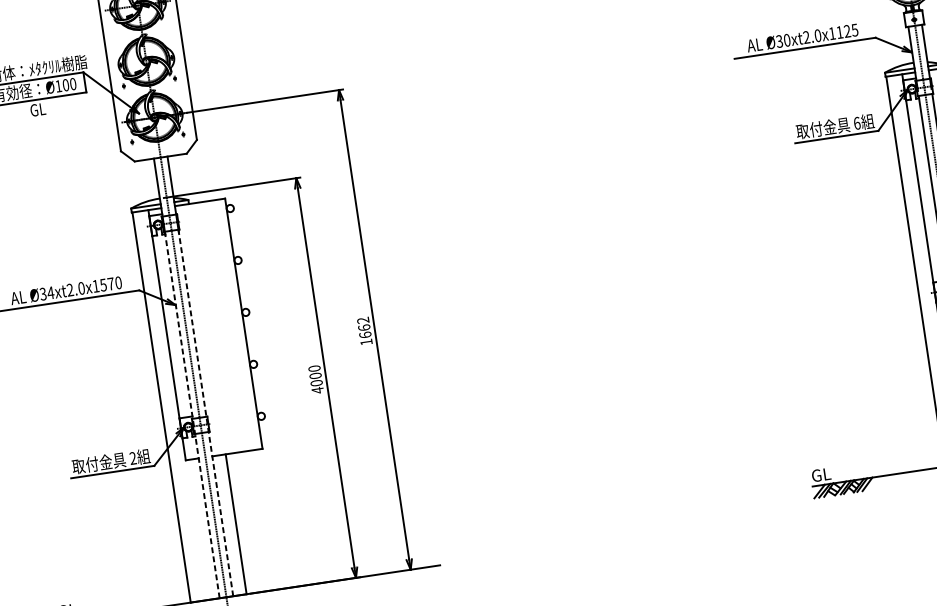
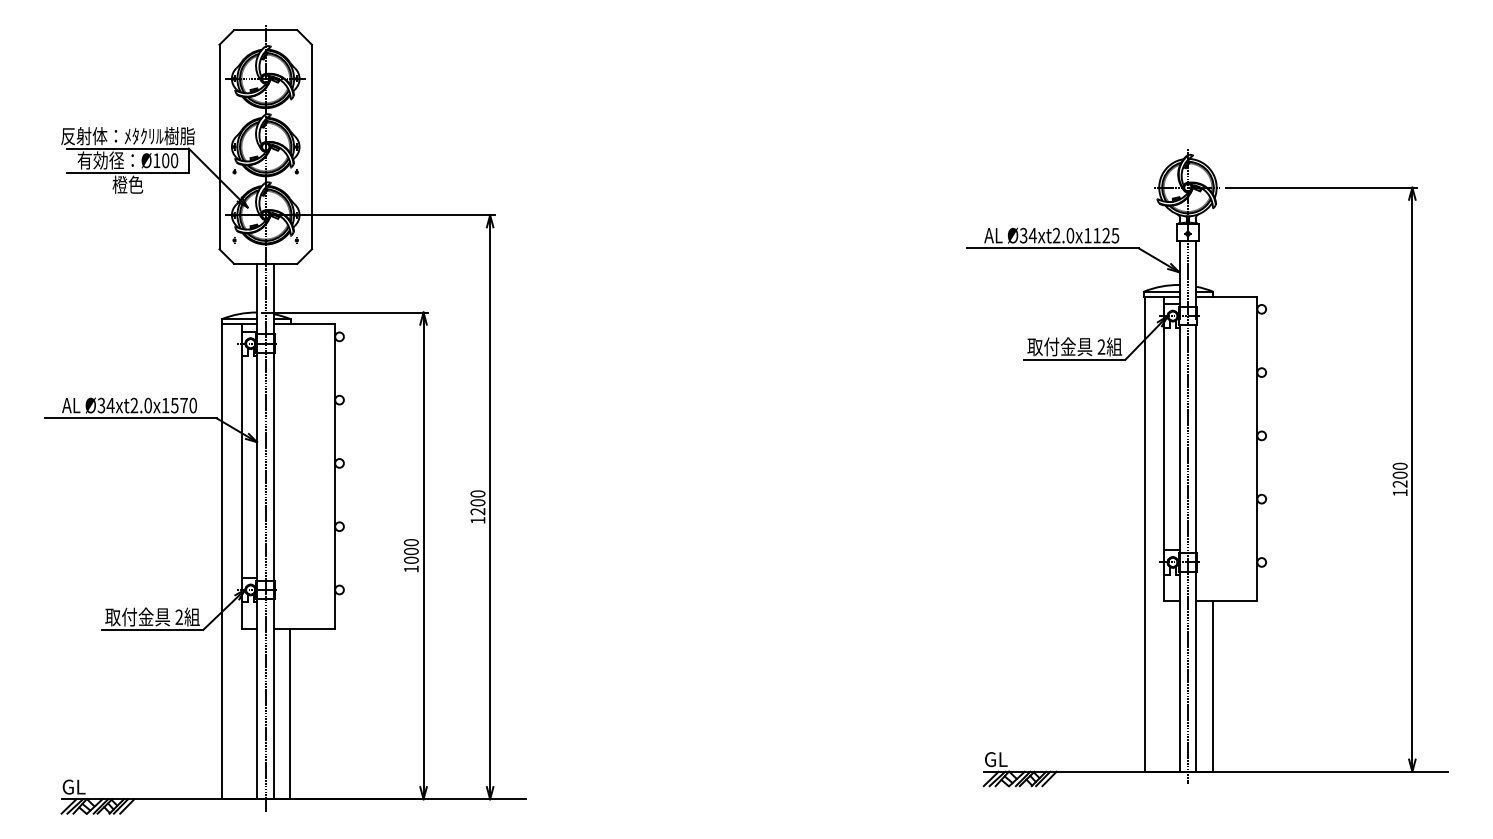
text: (786, 40) -> (1032, 235), Ø30xt2.0x1125 -> Ø34xt2.0x1125
text: (37, 109) -> (127, 184), GL -> 橙色
text: (857, 122) -> (1101, 346), 6 -> 2
text: (363, 327) -> (477, 502), 1662 -> 1200
text: (317, 390) -> (411, 569), 4000 -> 1000
line: (206, 412) -> (274, 575), dashed -> solid
line: (192, 414) -> (257, 575), dashed -> solid

